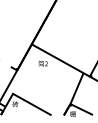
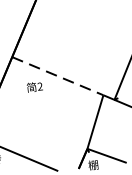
line: (57, 58) -> (57, 75), solid -> dashed

